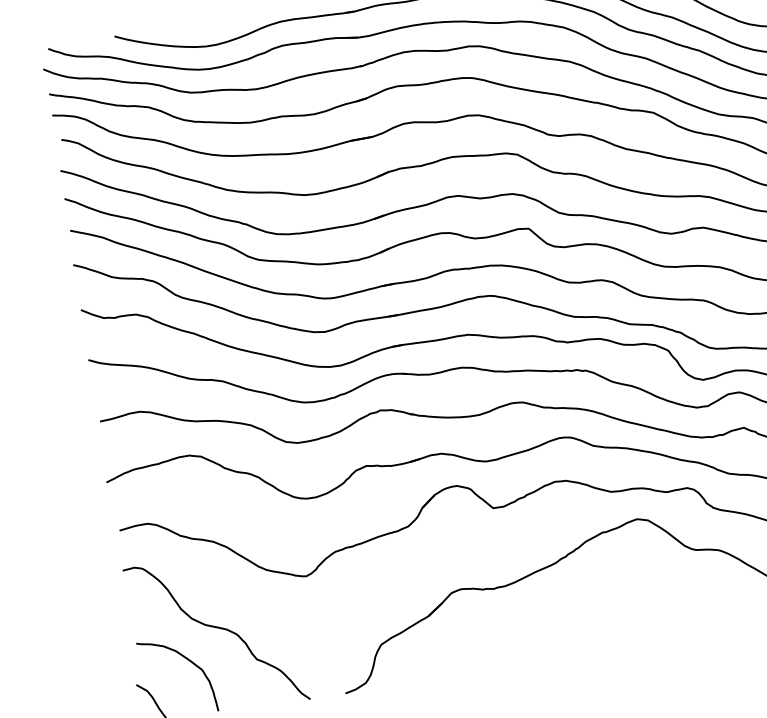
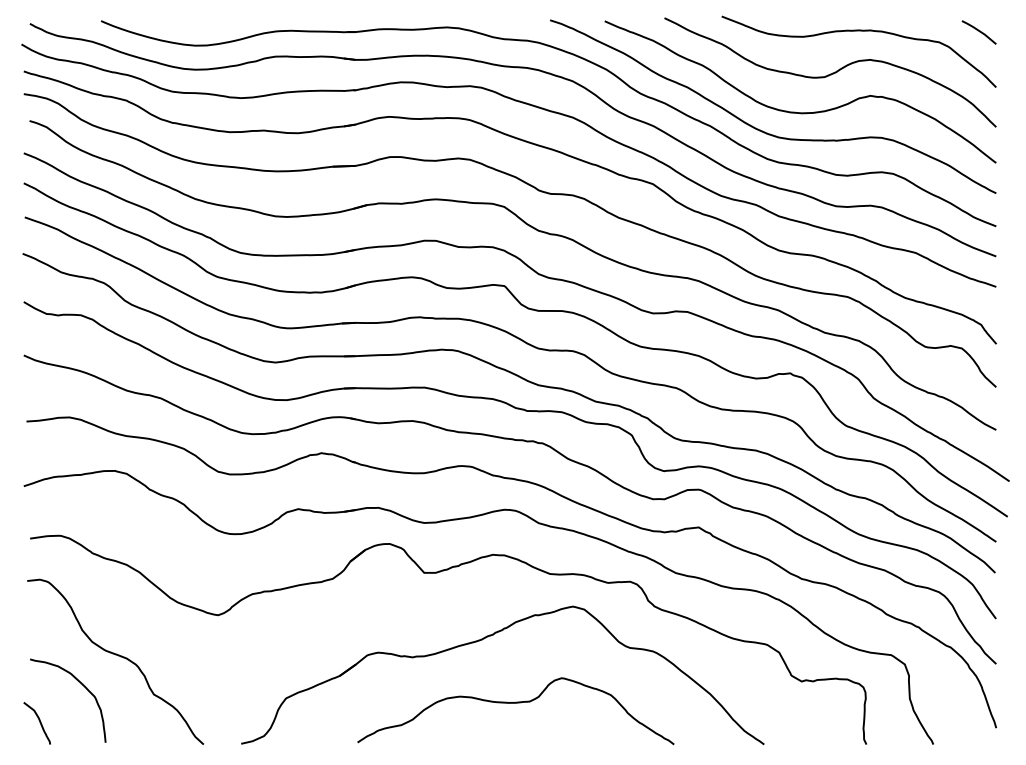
curve: (596, 617) -> (515, 703), added

